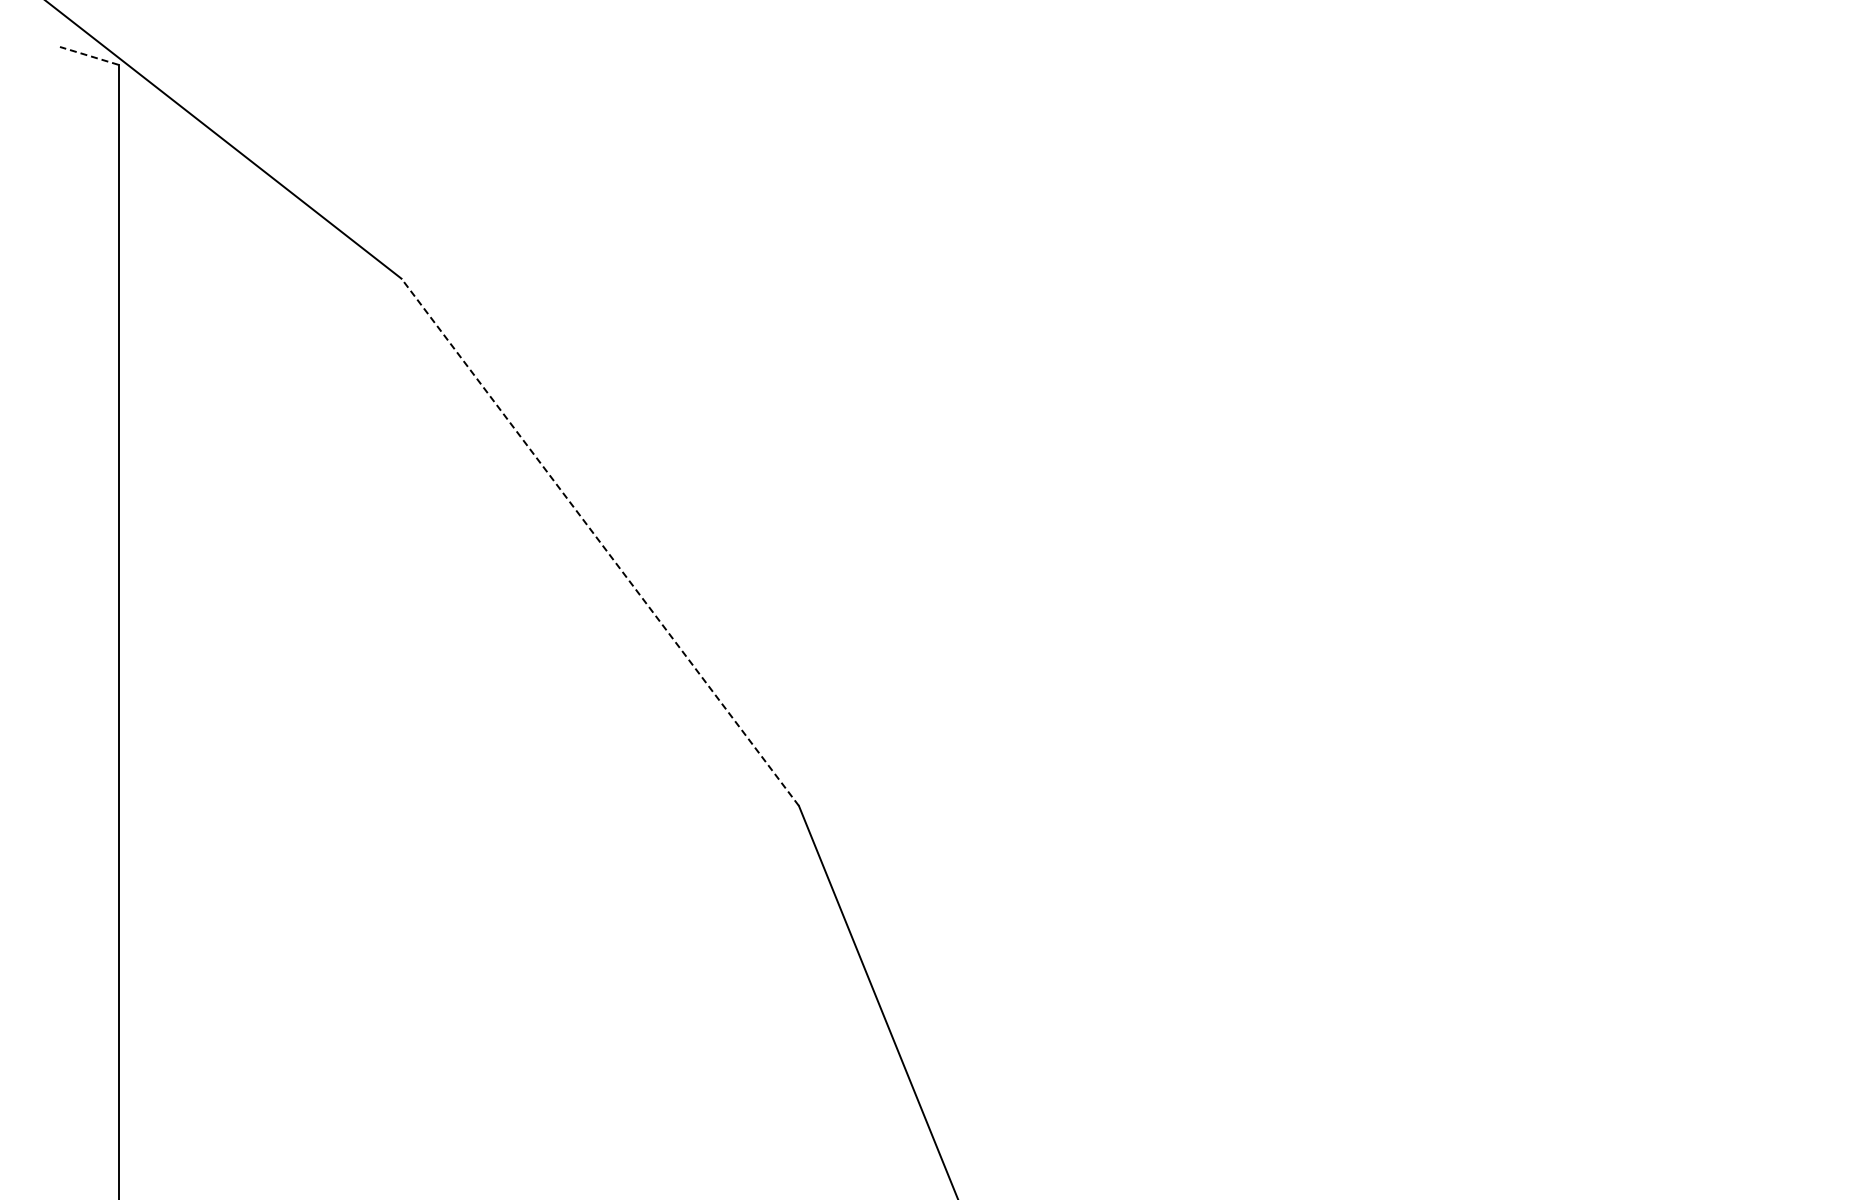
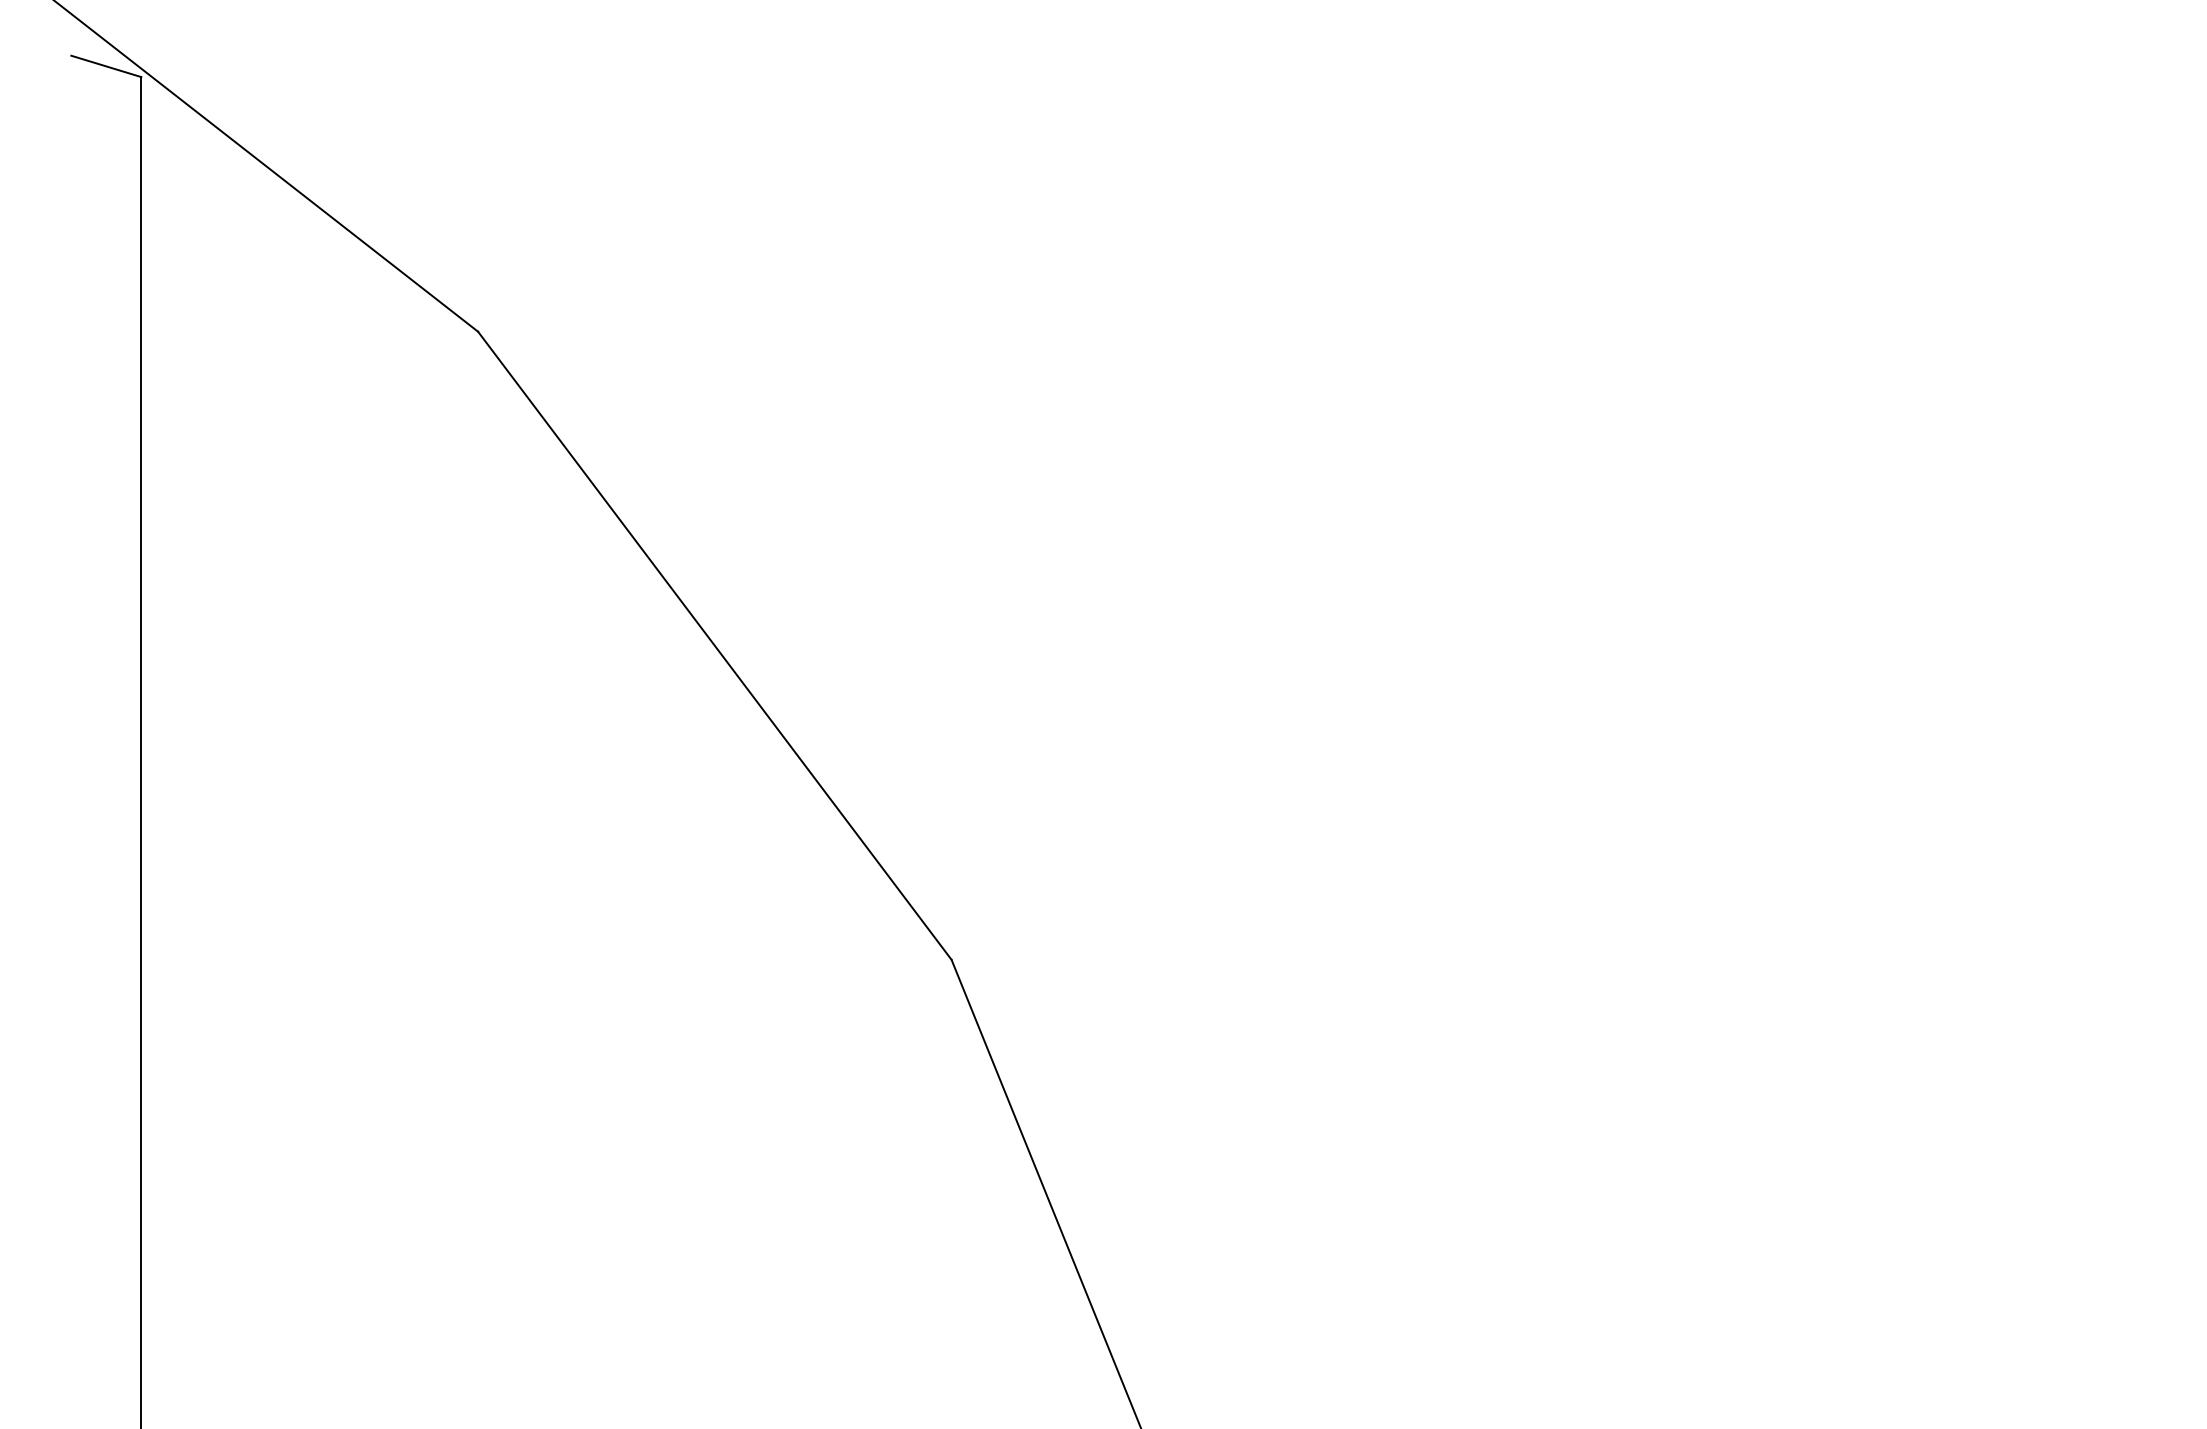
line: (89, 55) -> (106, 65), dashed -> solid
line: (599, 541) -> (713, 644), dashed -> solid

